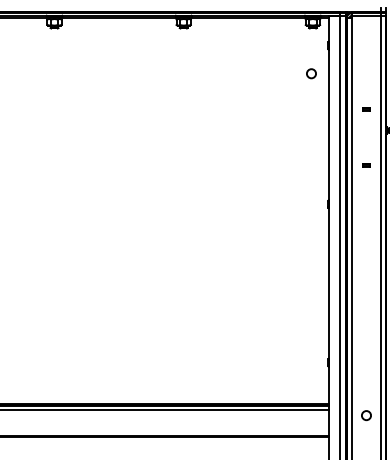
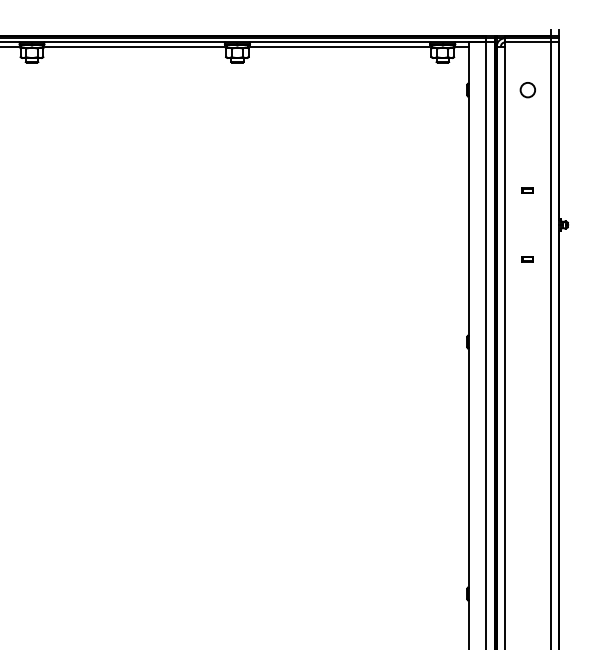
circle: (311, 73) -> (527, 89), moved
part: (366, 165) -> (527, 259), moved

